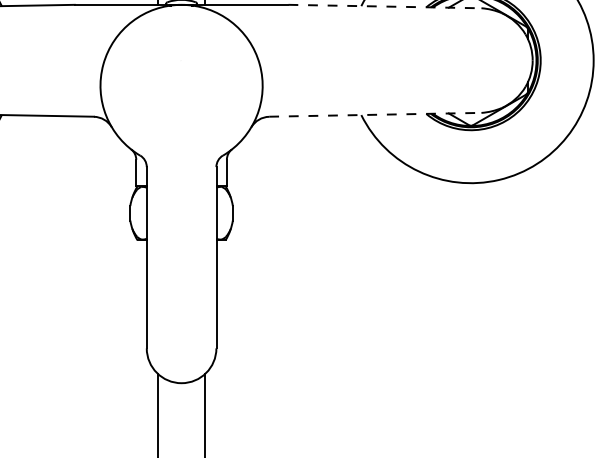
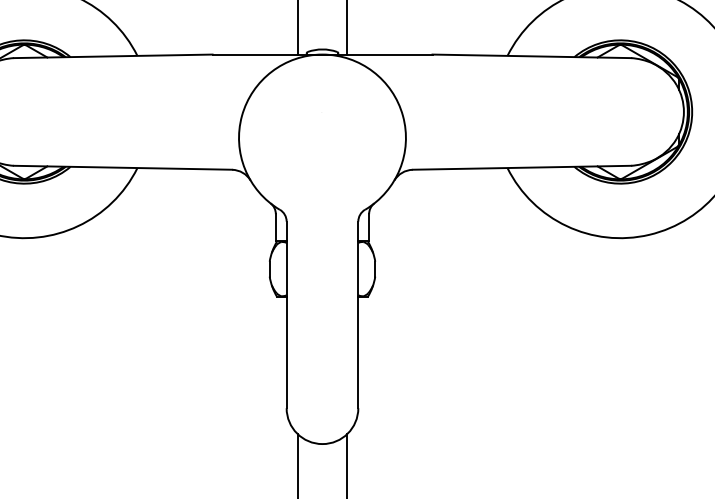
line: (385, 6) -> (532, 56), dashed -> solid
line: (375, 114) -> (522, 167), dashed -> solid

